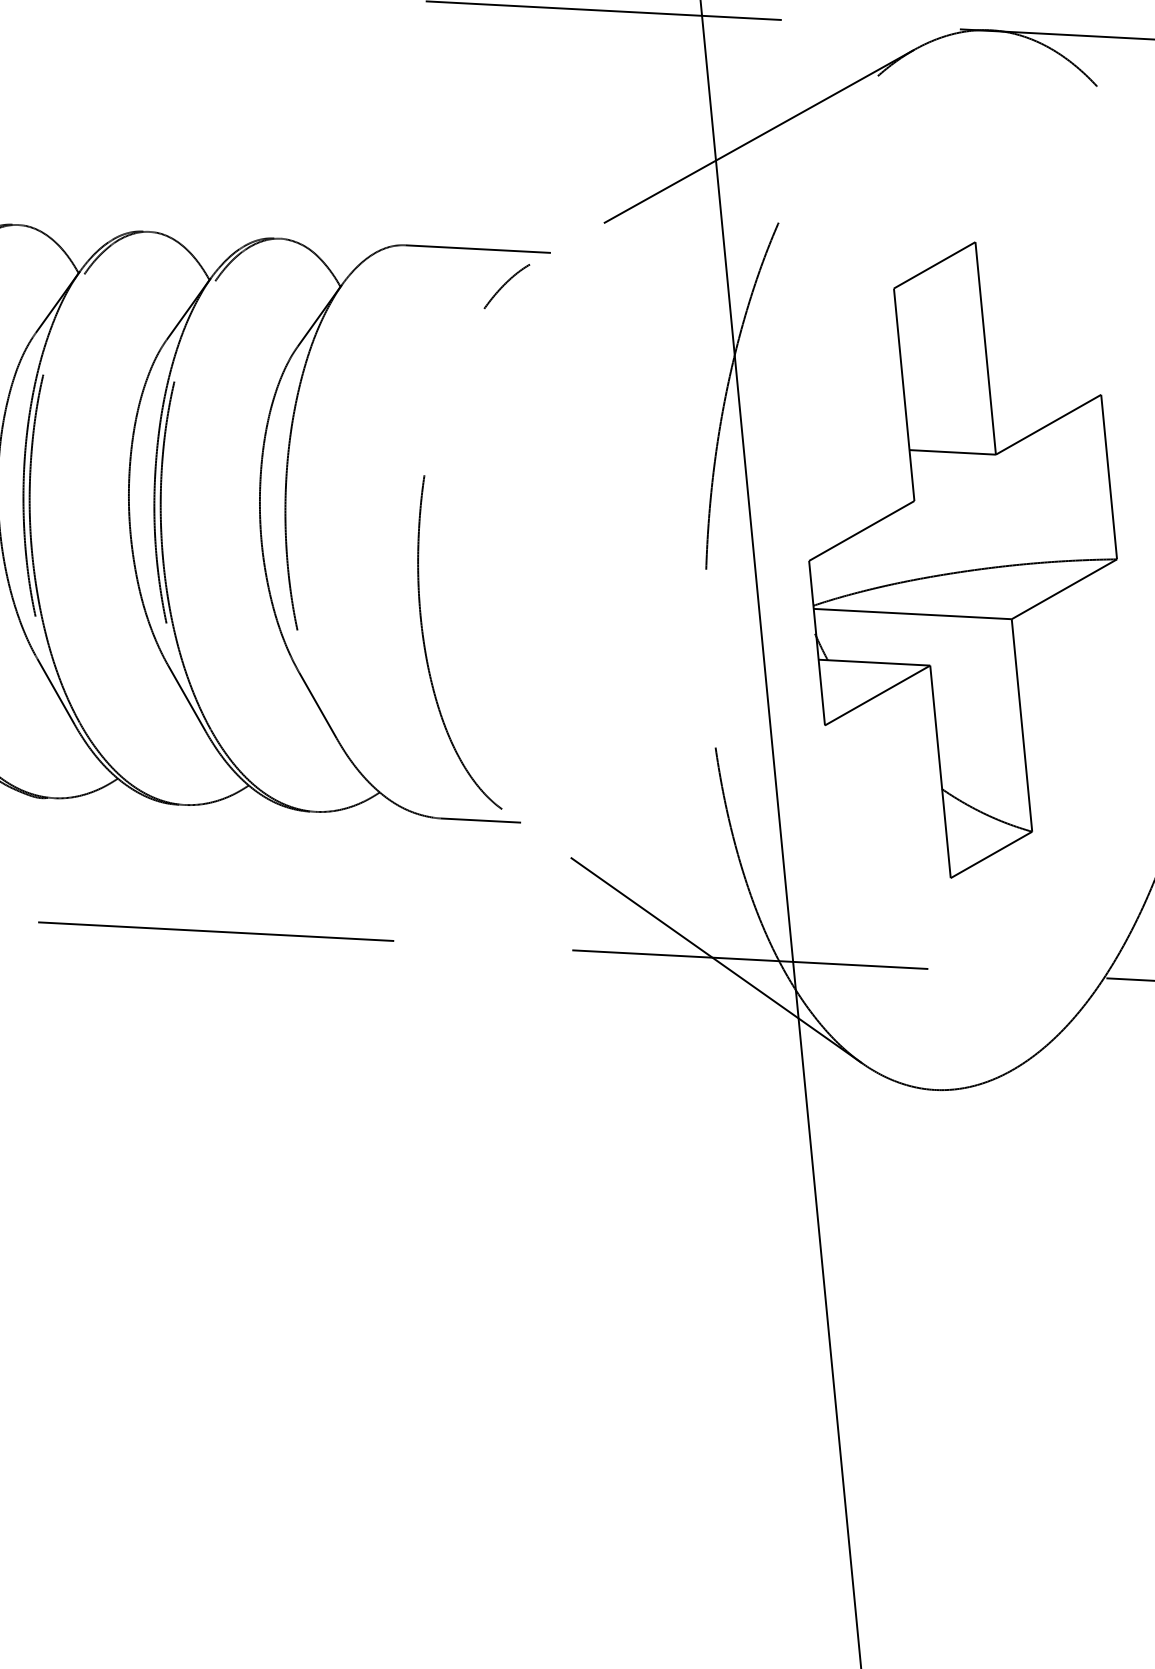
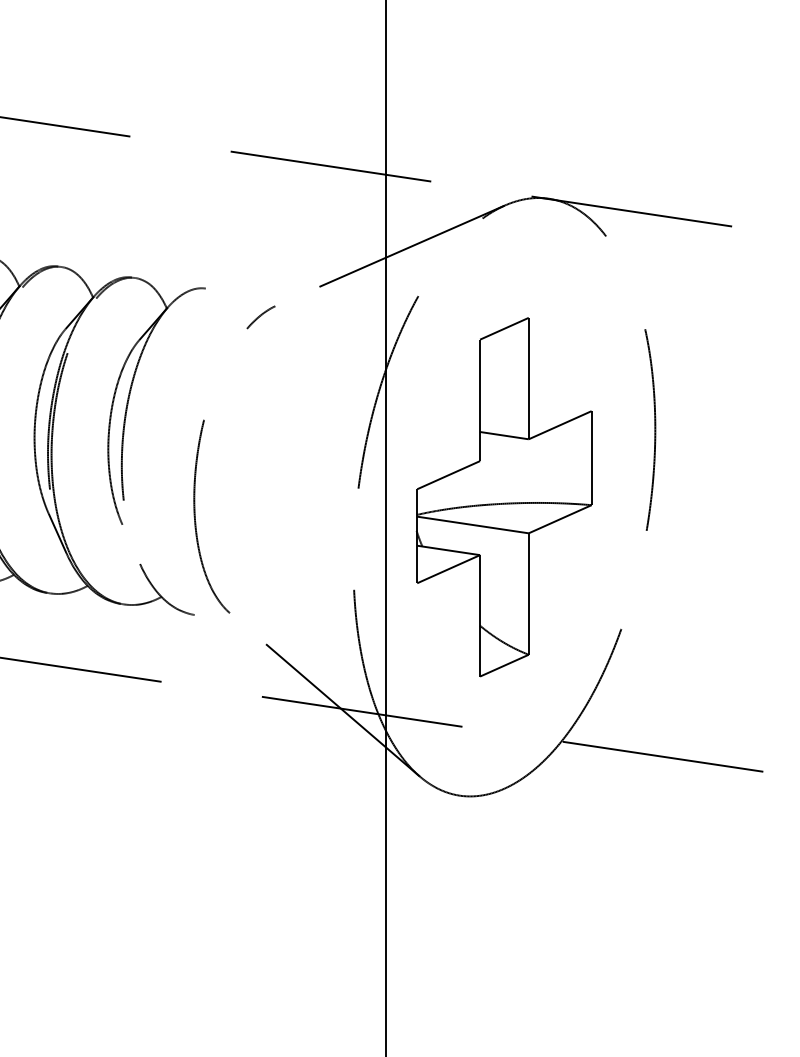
line: (477, 248) -> (246, 294), removed
line: (318, 705) -> (131, 544), removed
line: (479, 820) -> (216, 618), removed

